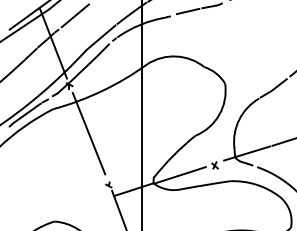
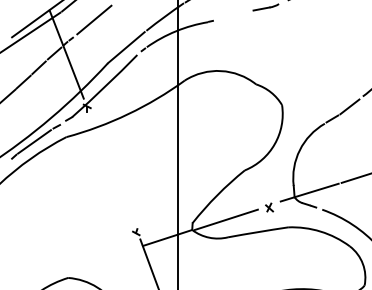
line: (187, 11) -> (235, 14), removed
line: (89, 133) -> (111, 167), removed

